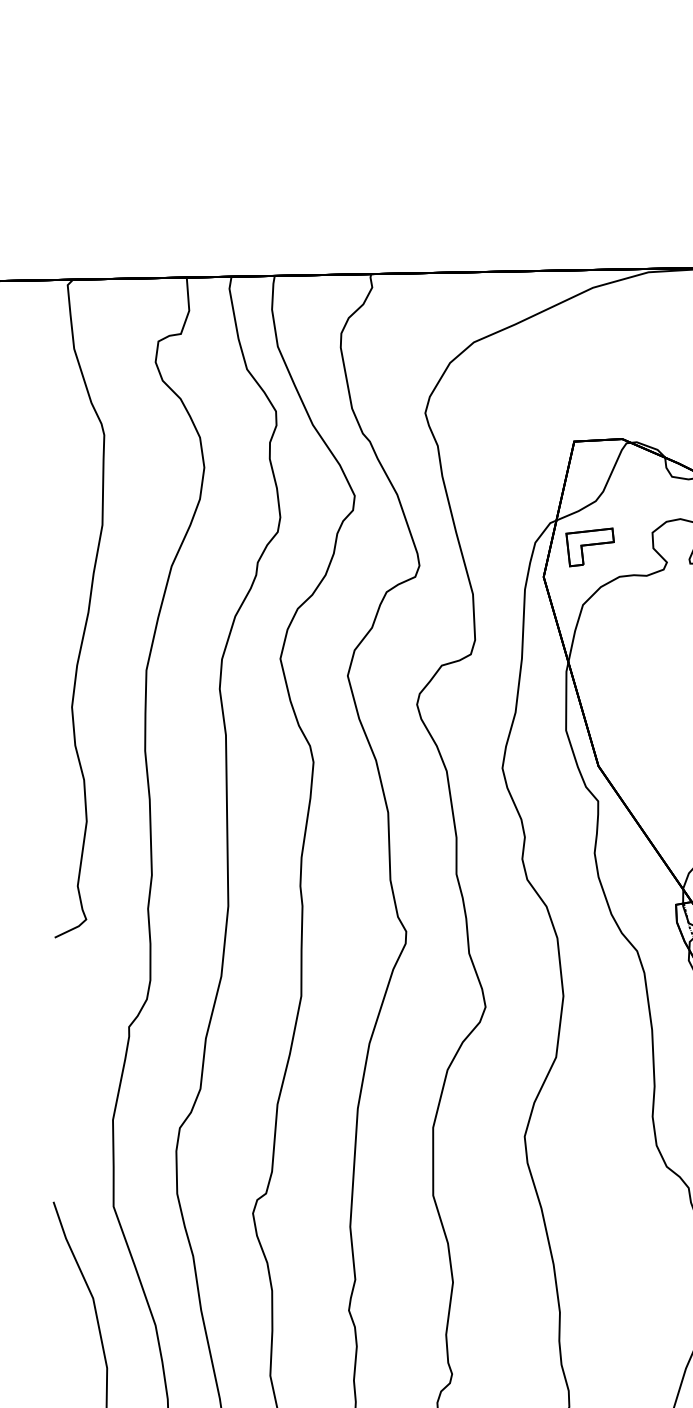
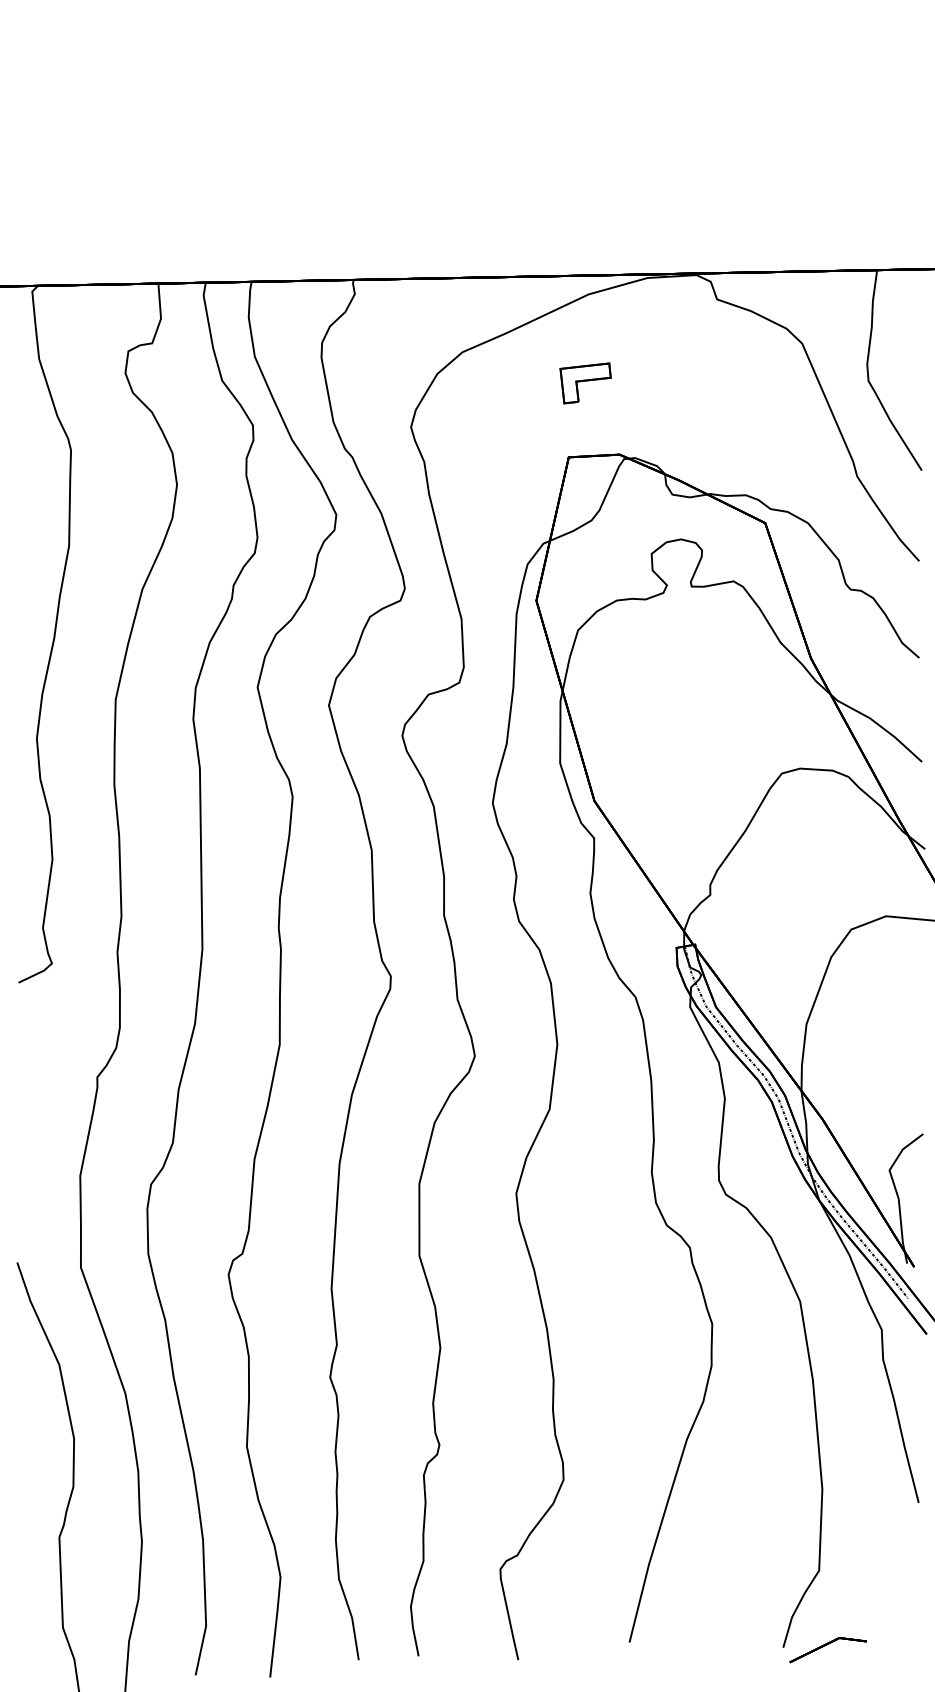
part: (590, 547) -> (585, 383), moved

